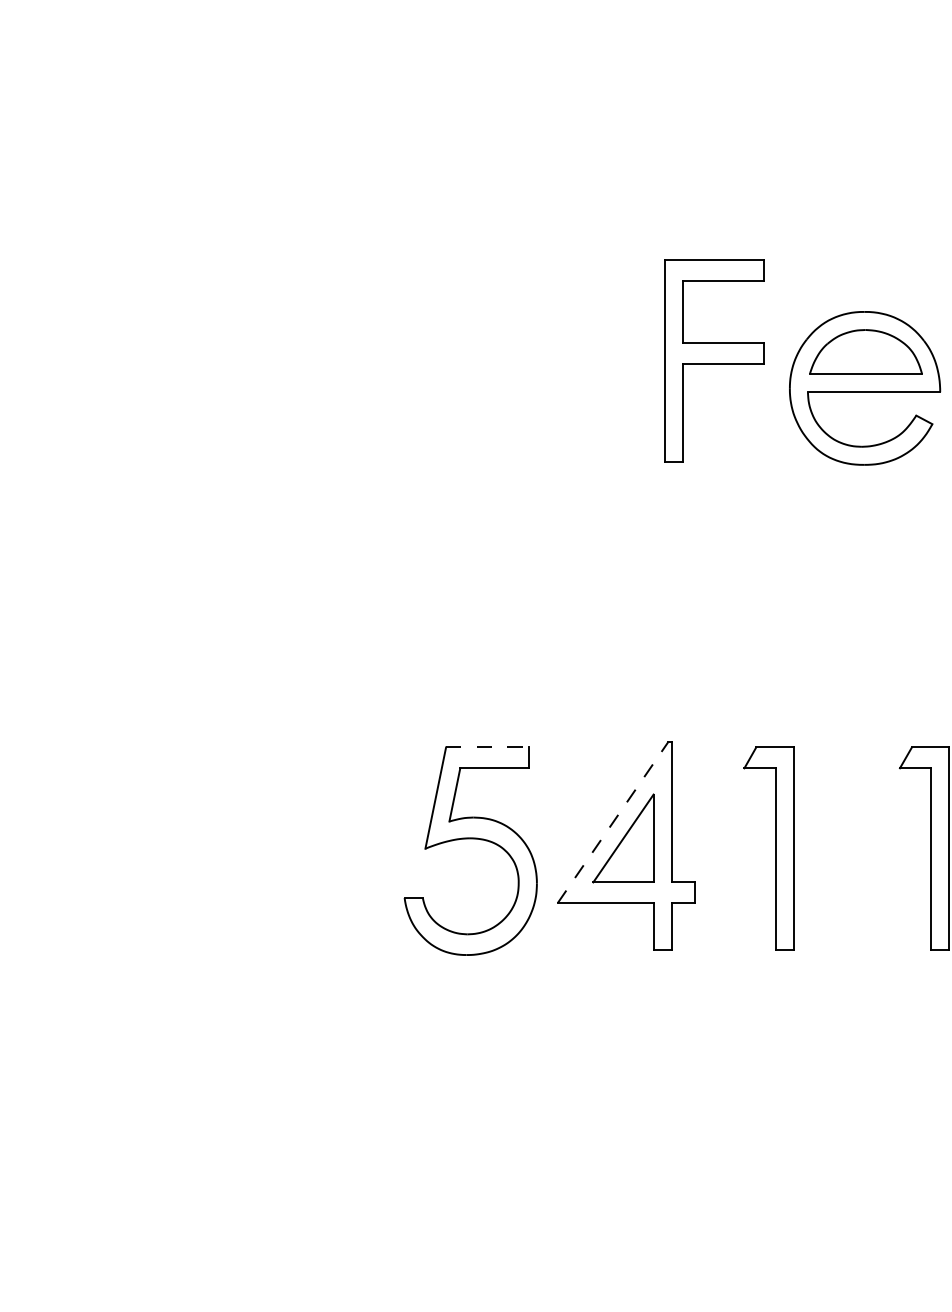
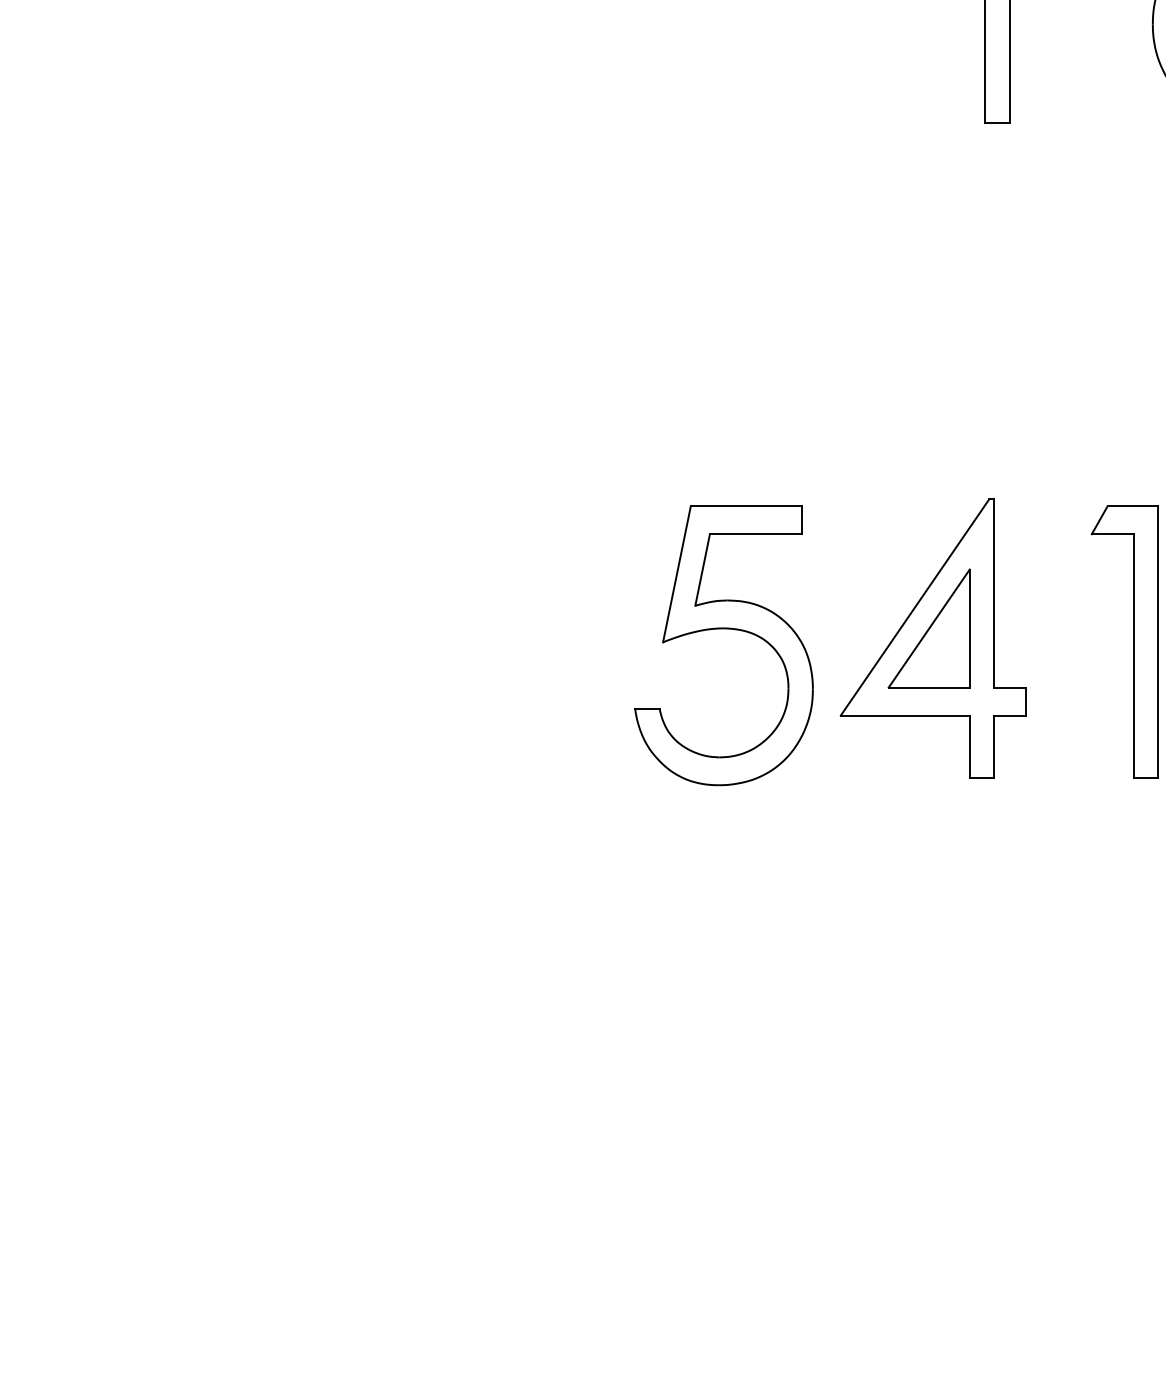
line: (487, 747) -> (746, 506), dashed -> solid
line: (612, 822) -> (914, 607), dashed -> solid

